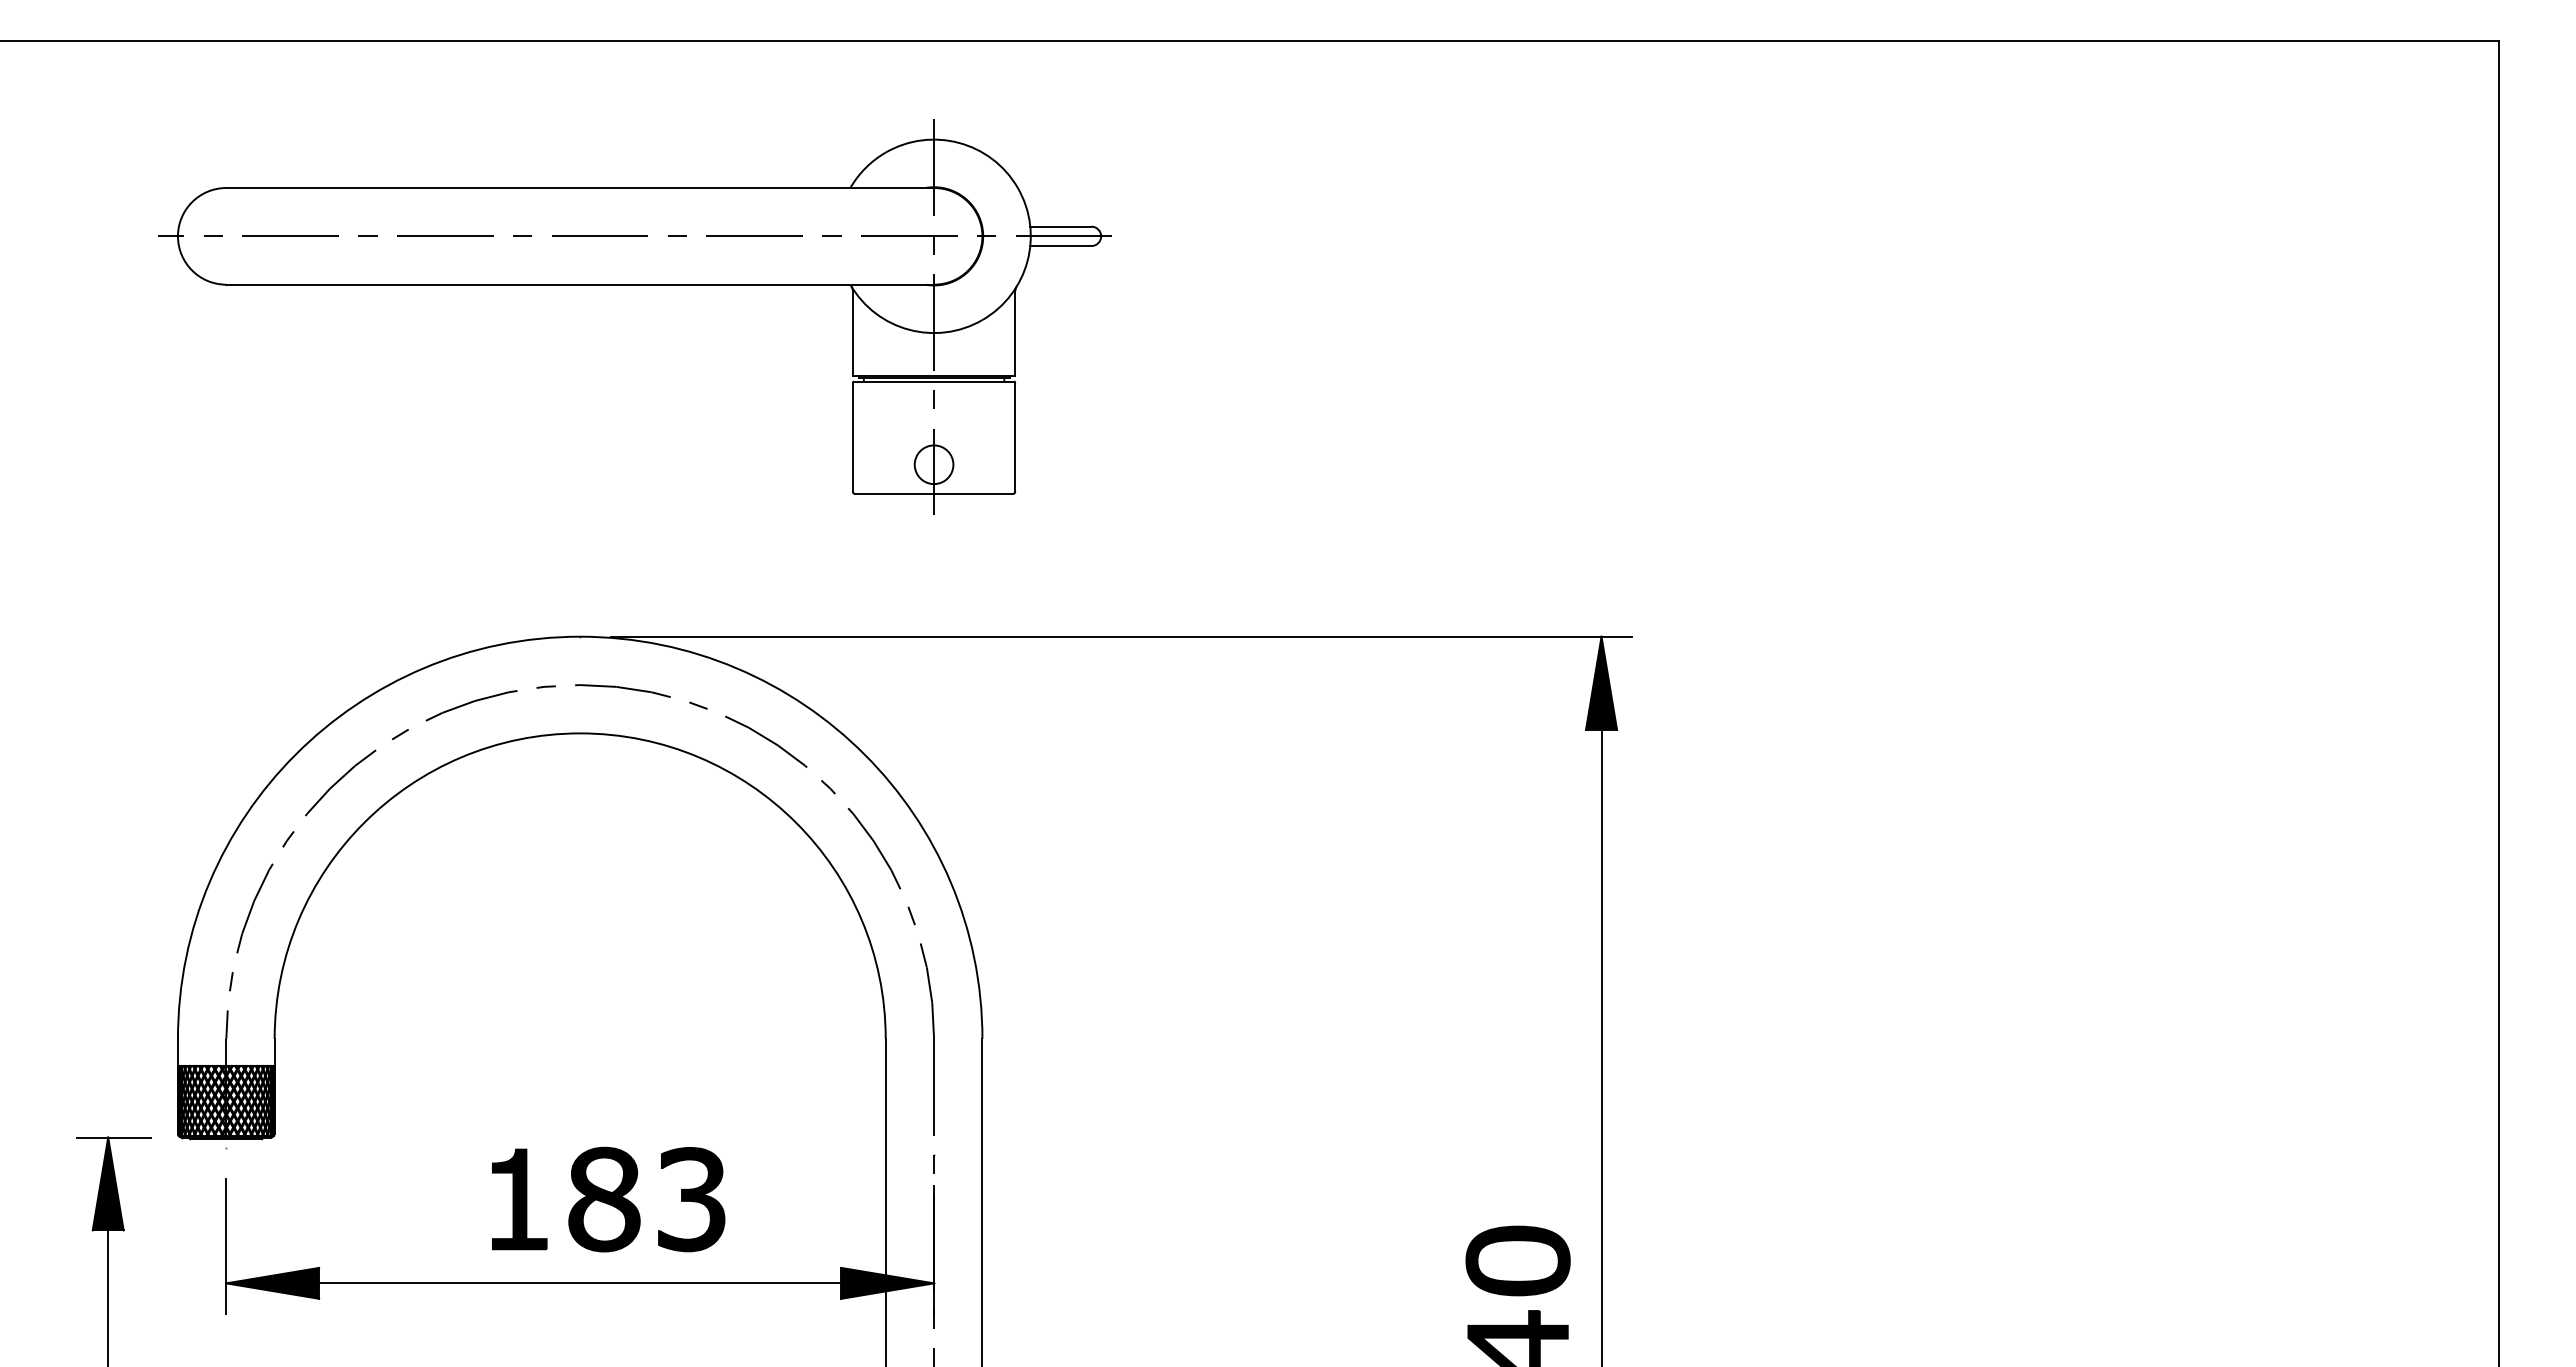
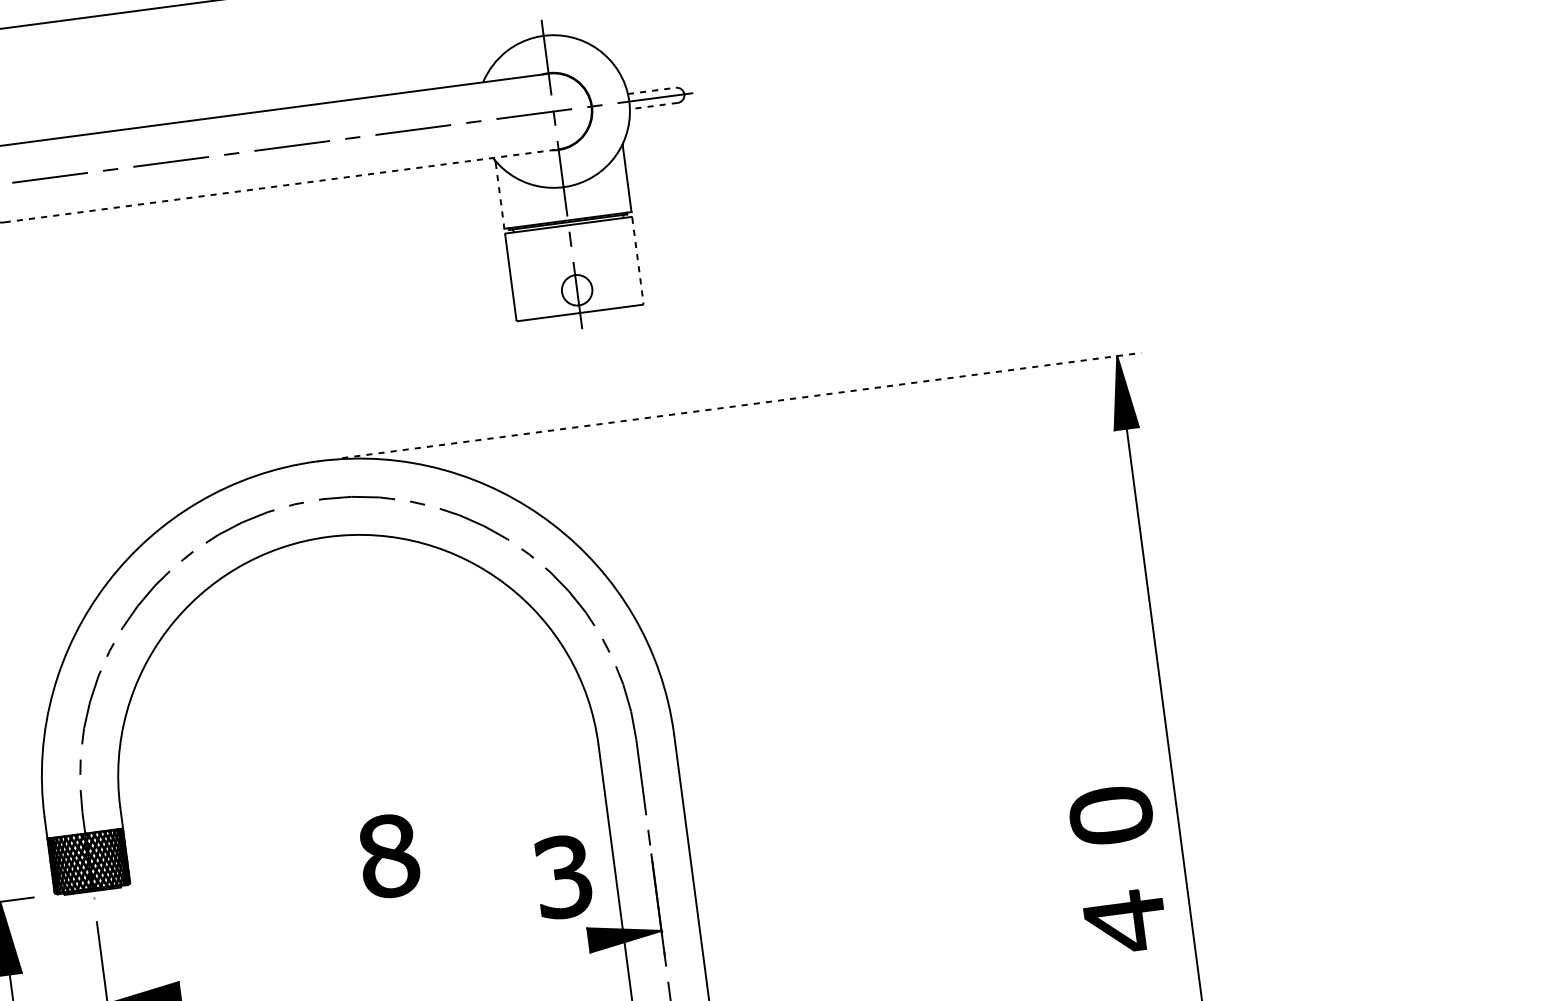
line: (1060, 226) -> (651, 90), solid -> dashed
line: (1060, 246) -> (653, 106), solid -> dashed
line: (580, 284) -> (281, 185), solid -> dashed
line: (852, 333) -> (499, 195), solid -> dashed
line: (1015, 437) -> (638, 260), solid -> dashed
line: (1121, 636) -> (741, 405), solid -> dashed
part: (519, 1199) -> (328, 907), removed
part: (604, 1199) -> (389, 856), moved
part: (691, 1199) -> (563, 877), moved
part: (1517, 1260) -> (1110, 815), moved
line: (580, 1283) -> (384, 967), removed

